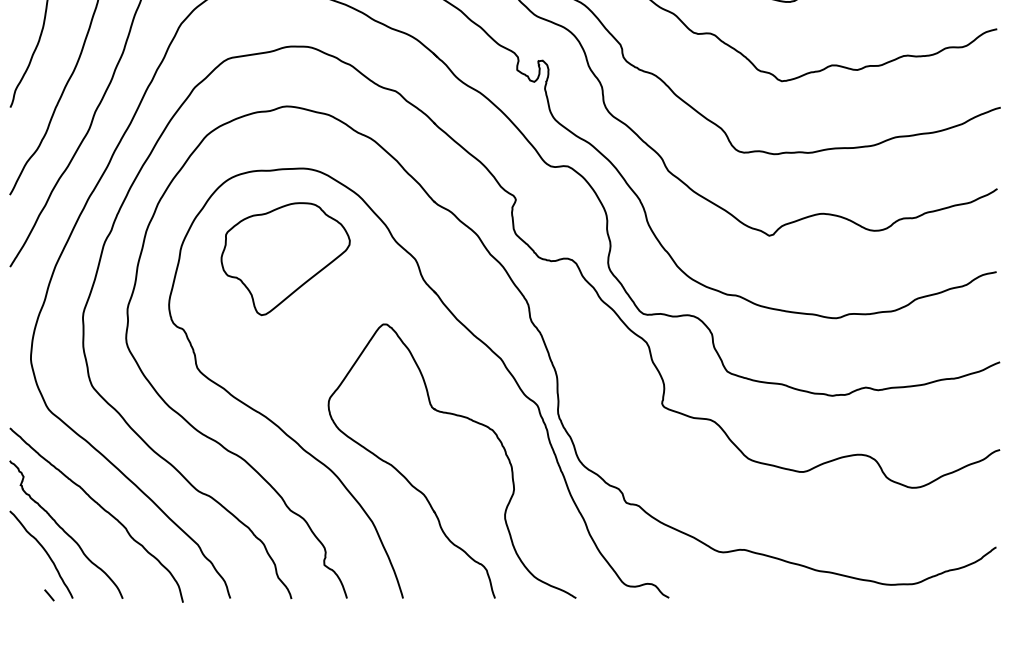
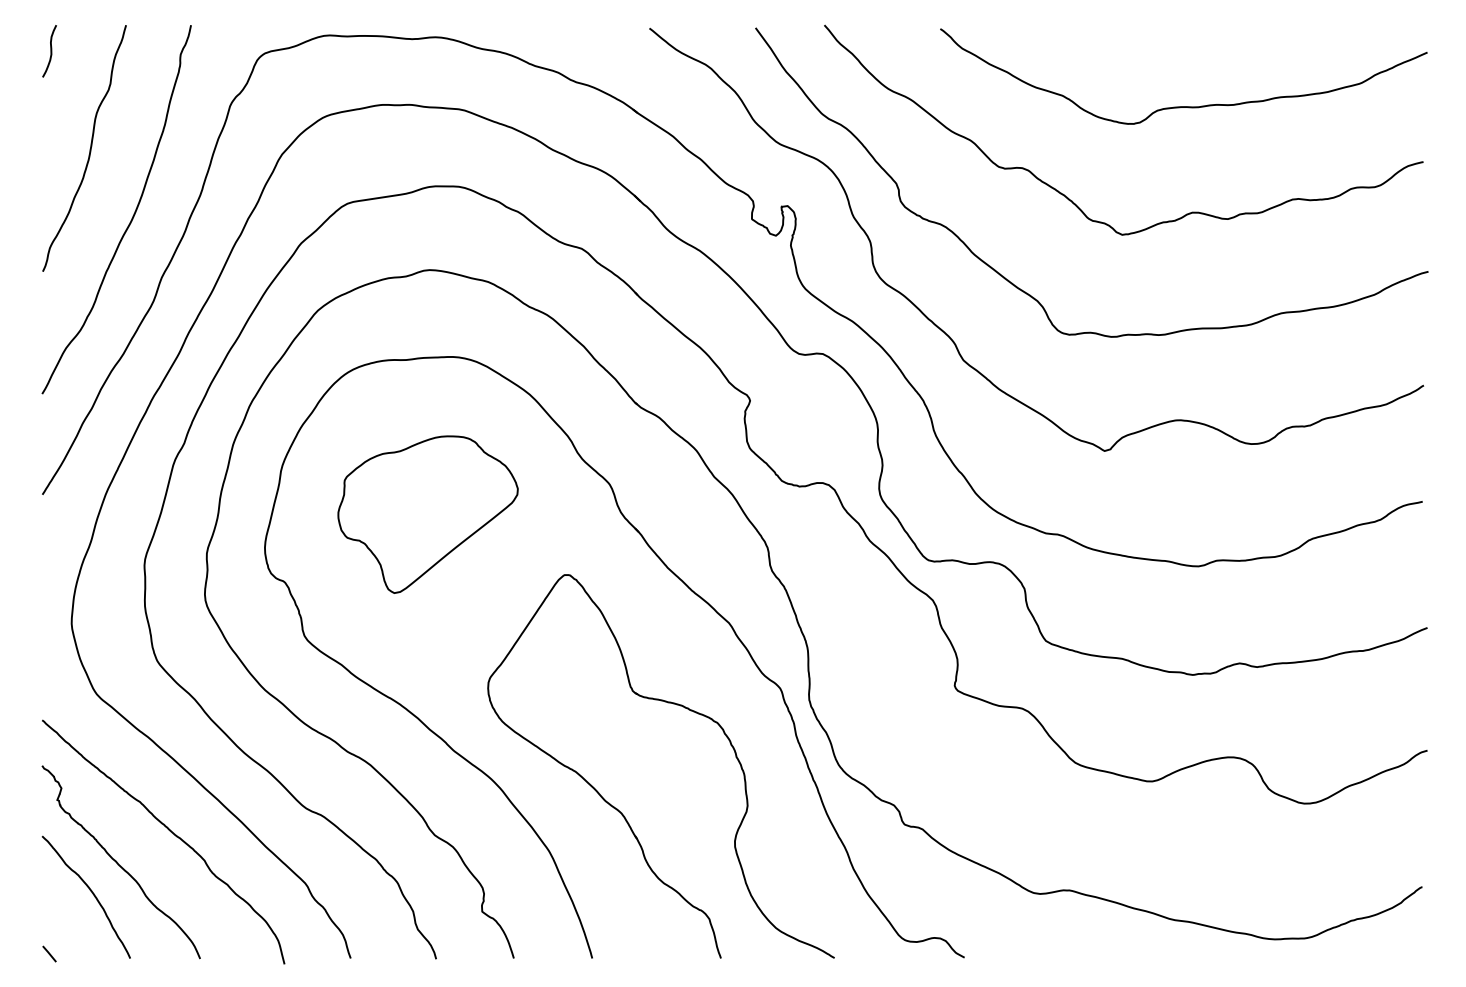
part: (285, 259) -> (427, 514), moved
line: (49, 594) -> (49, 953), moved

